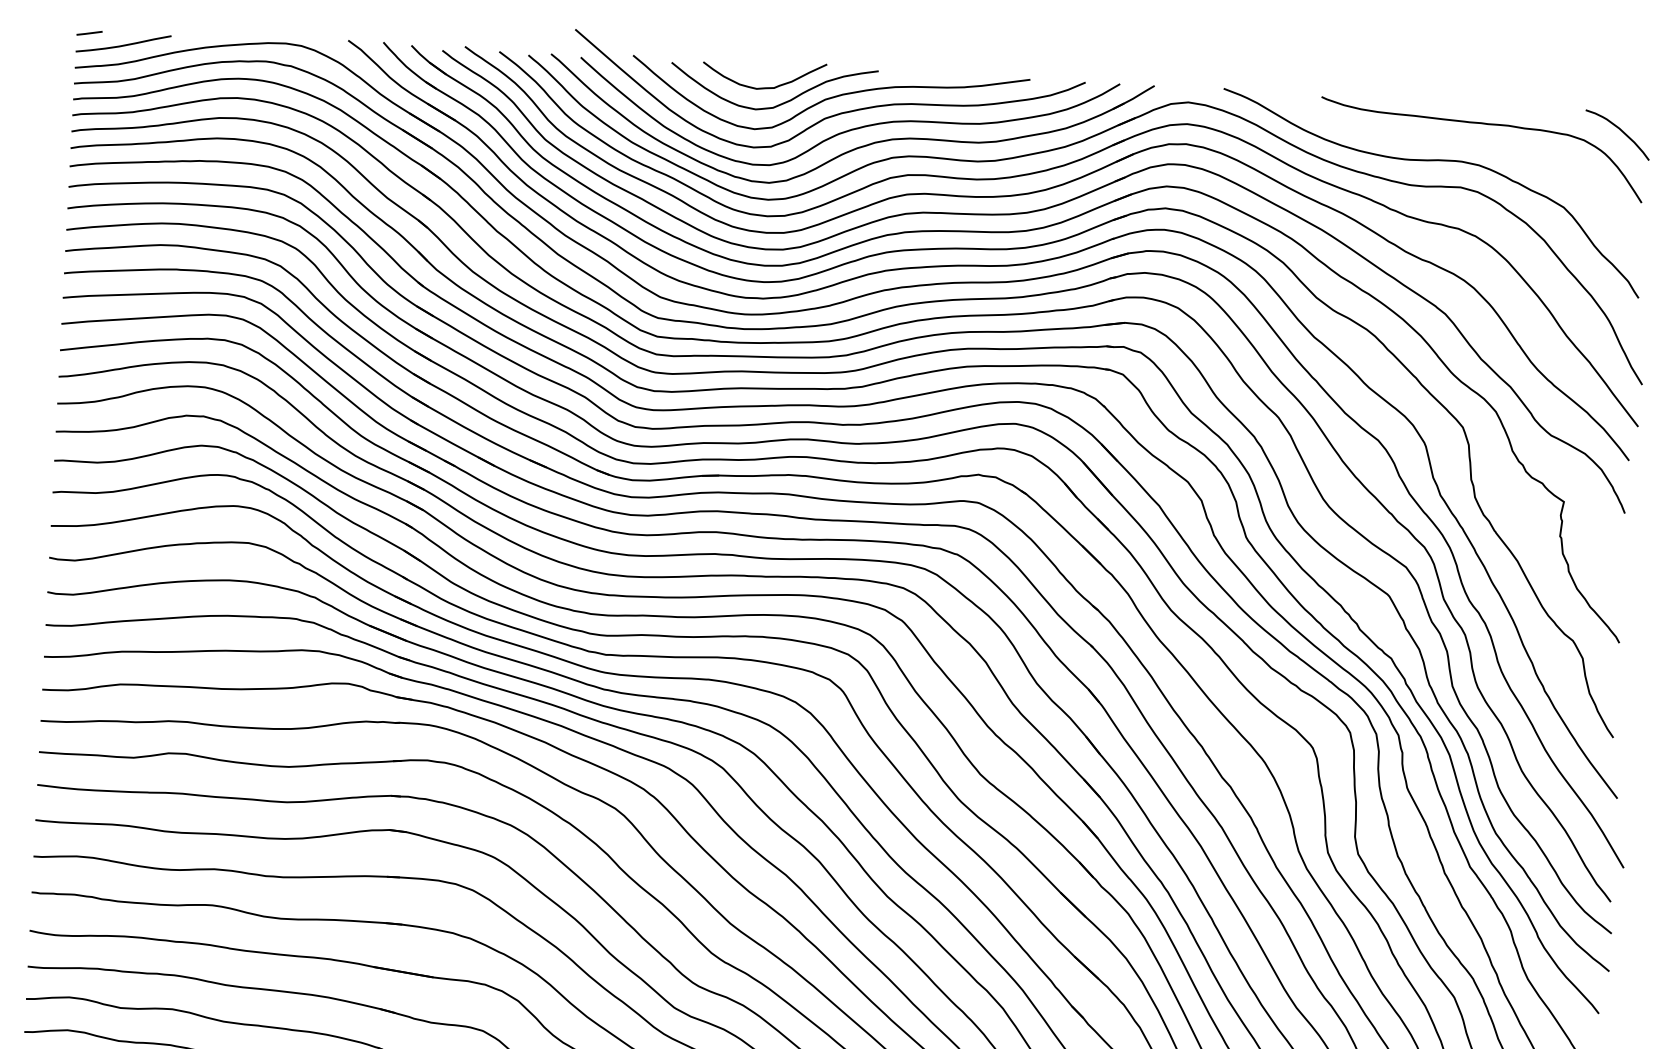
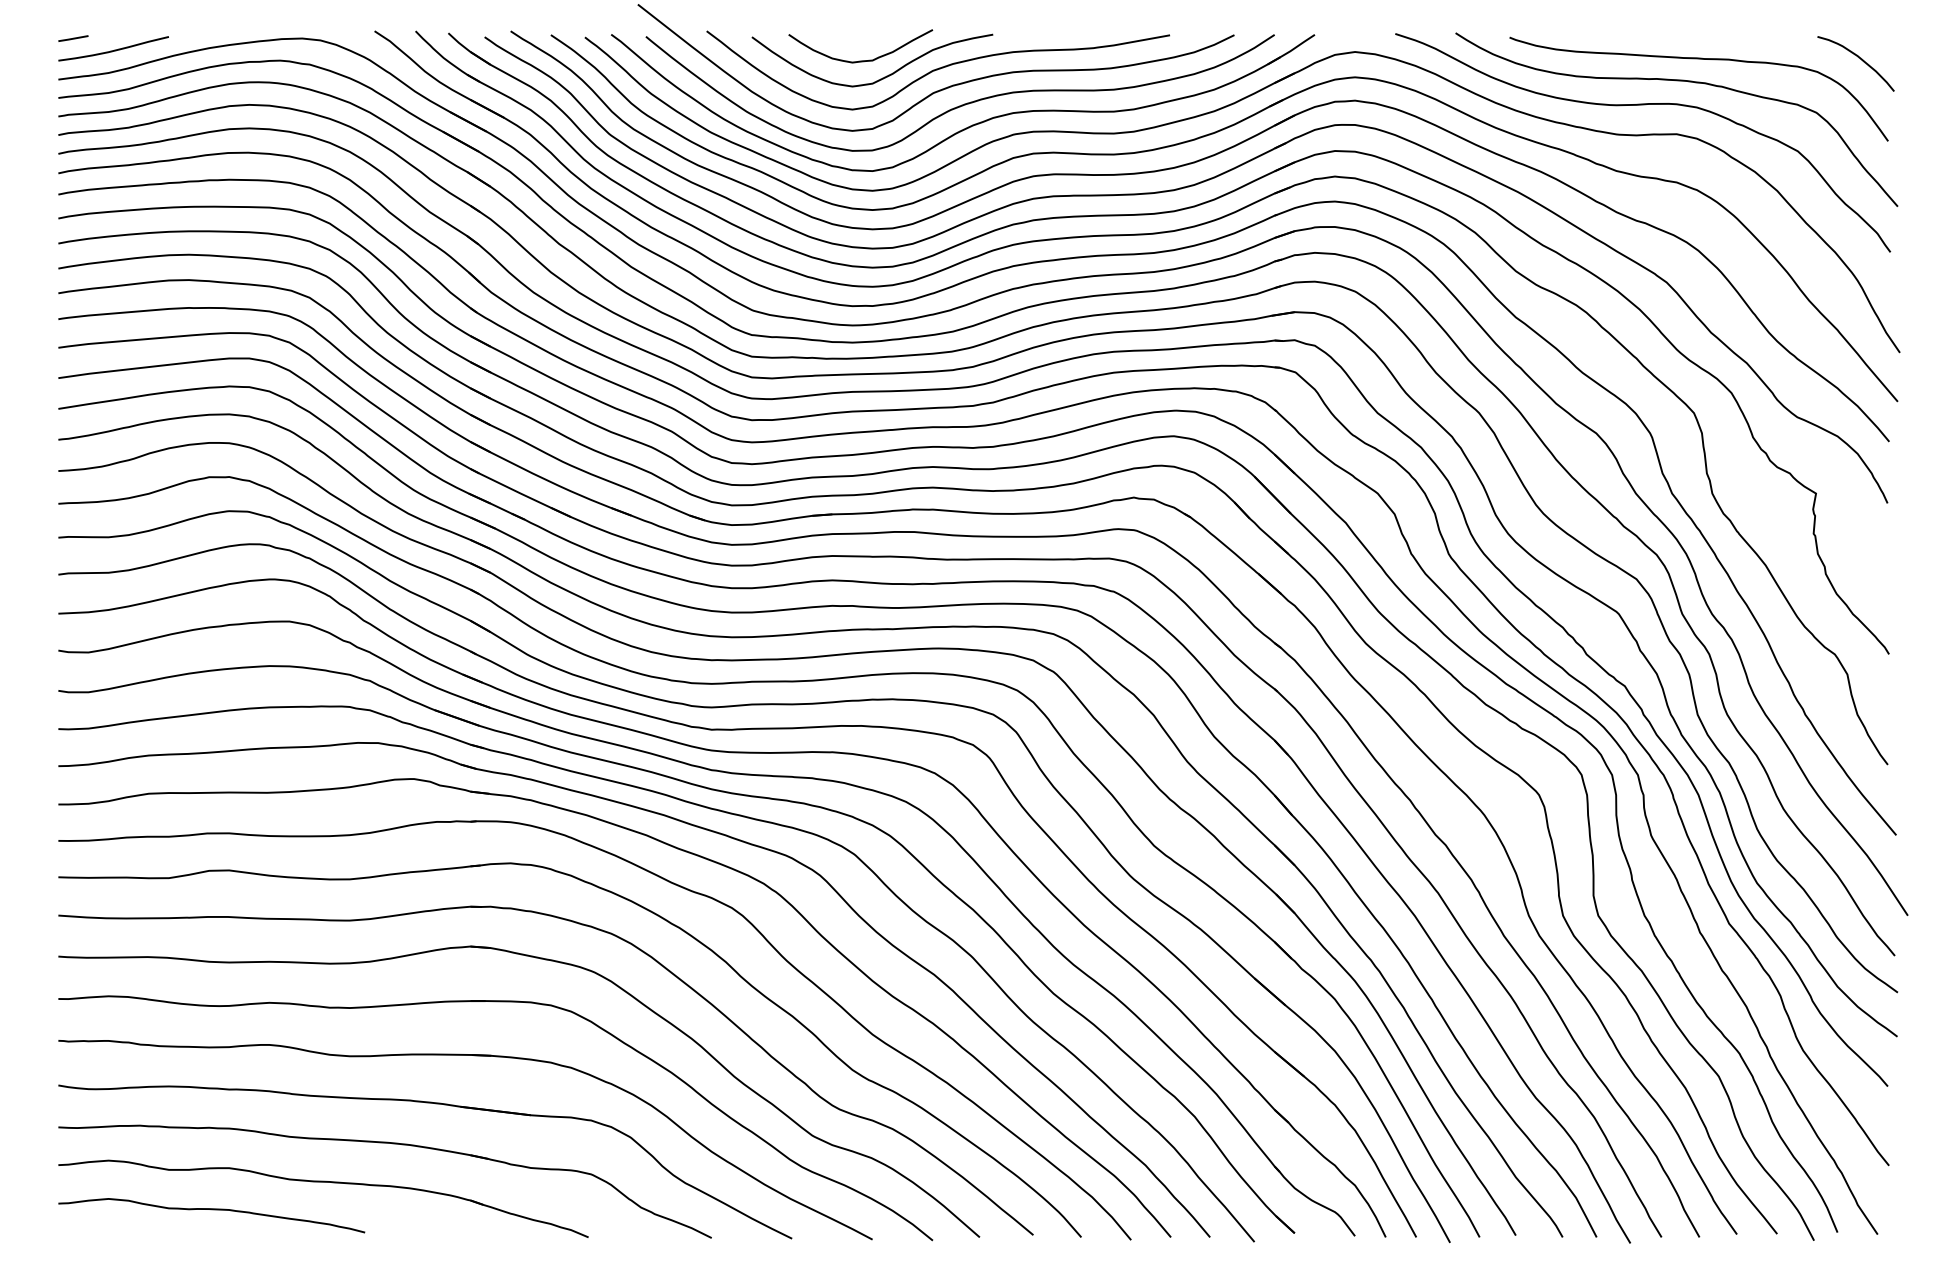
curve: (1462, 142) -> (1676, 81), added

